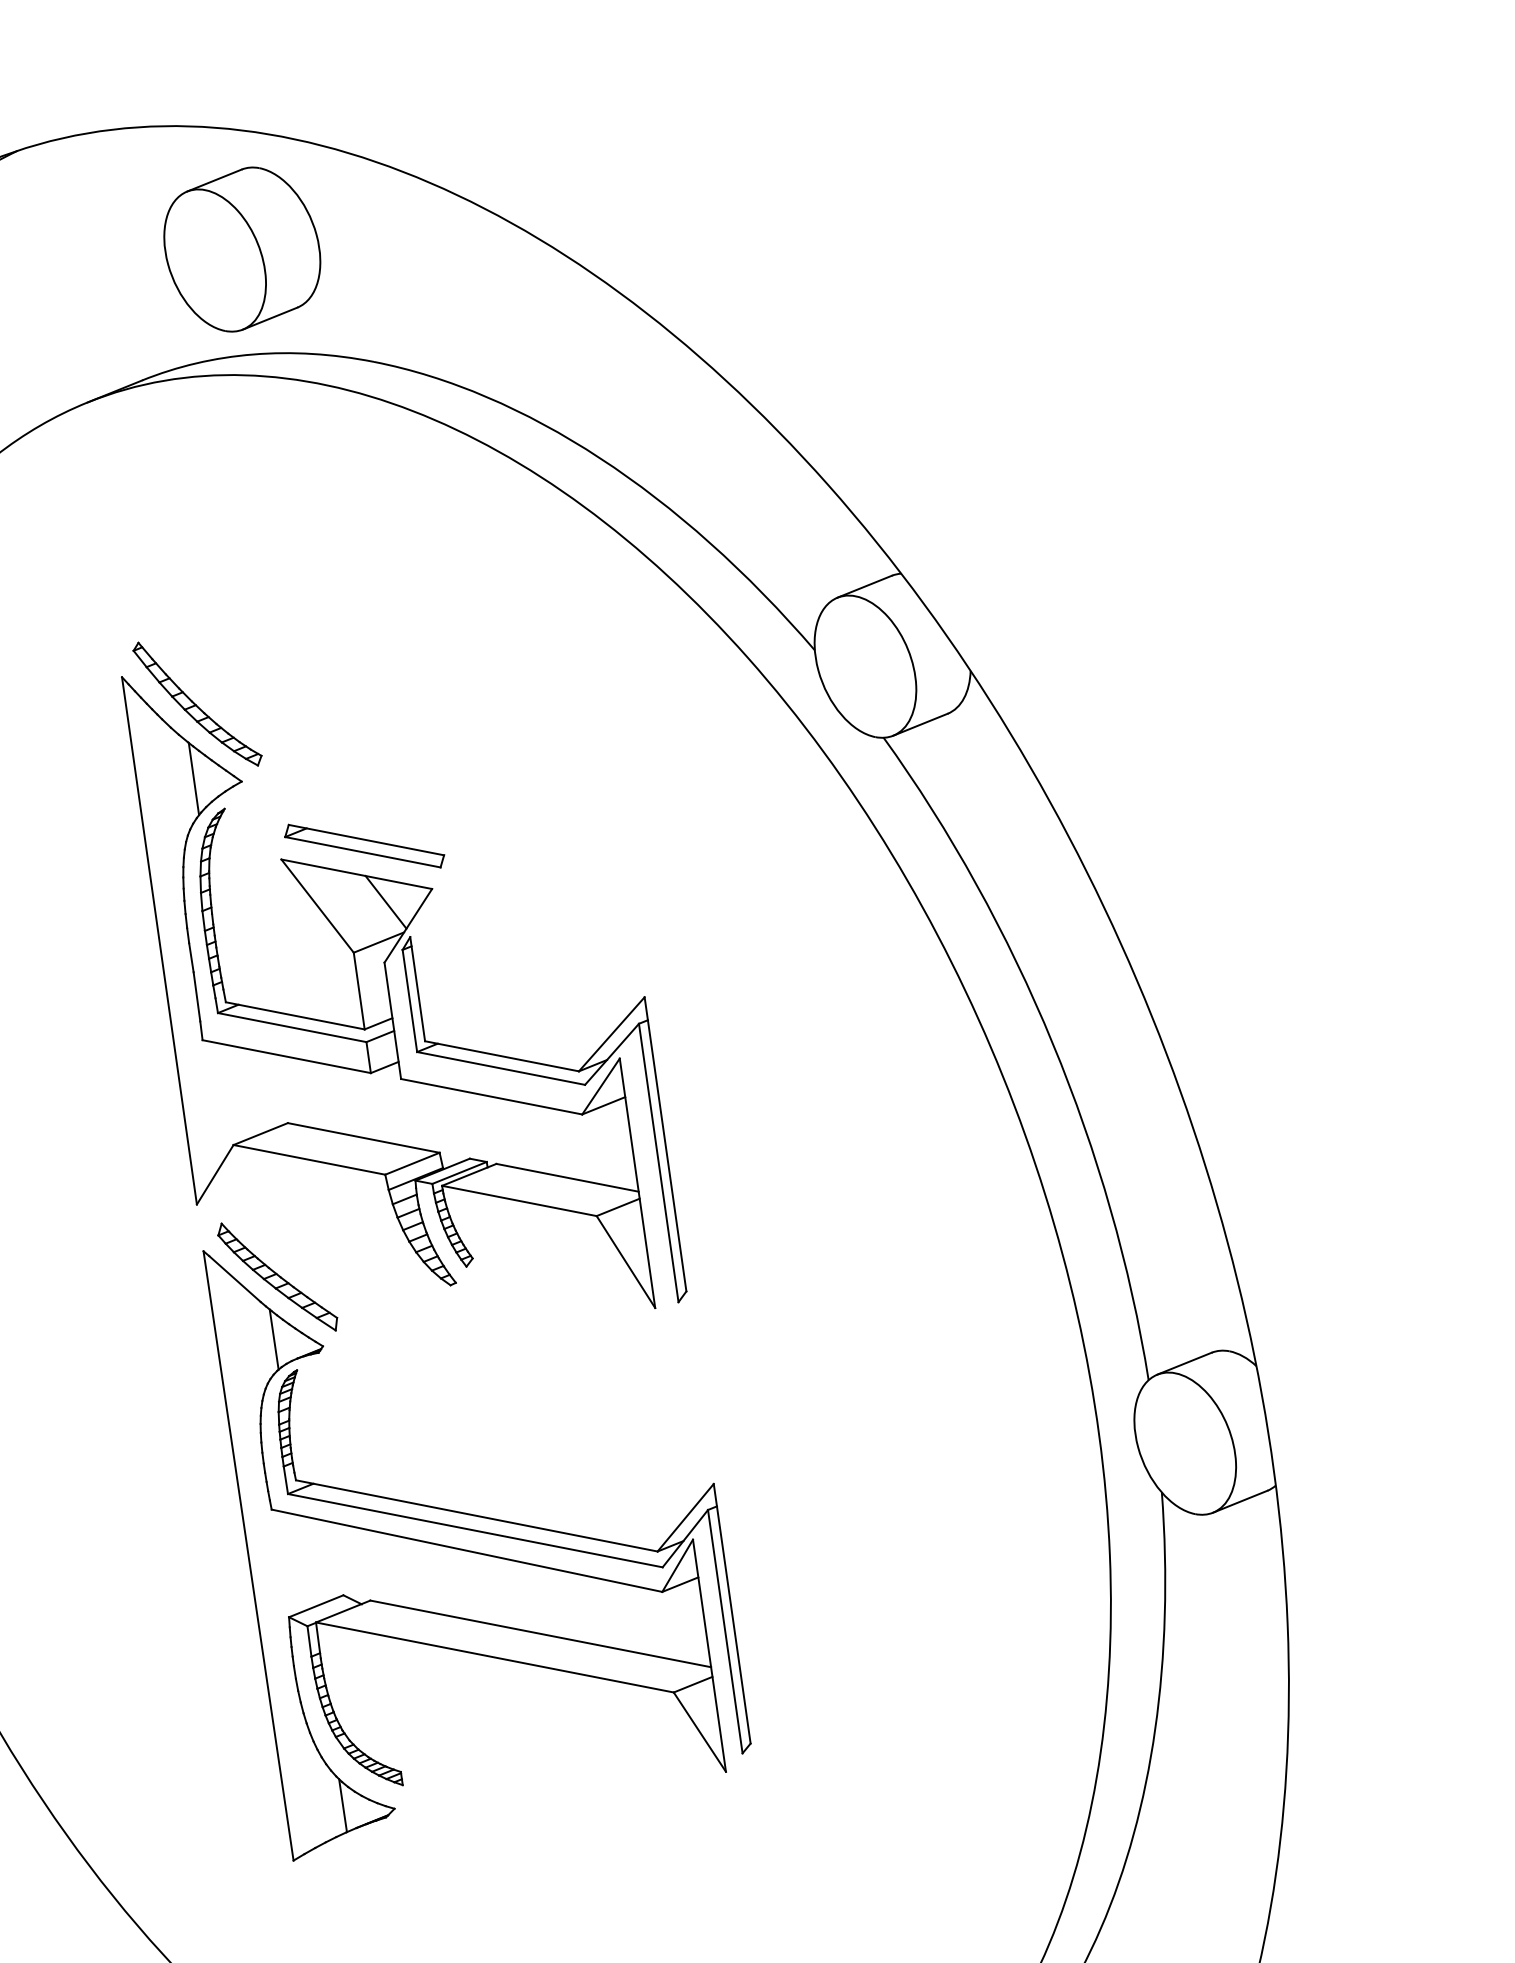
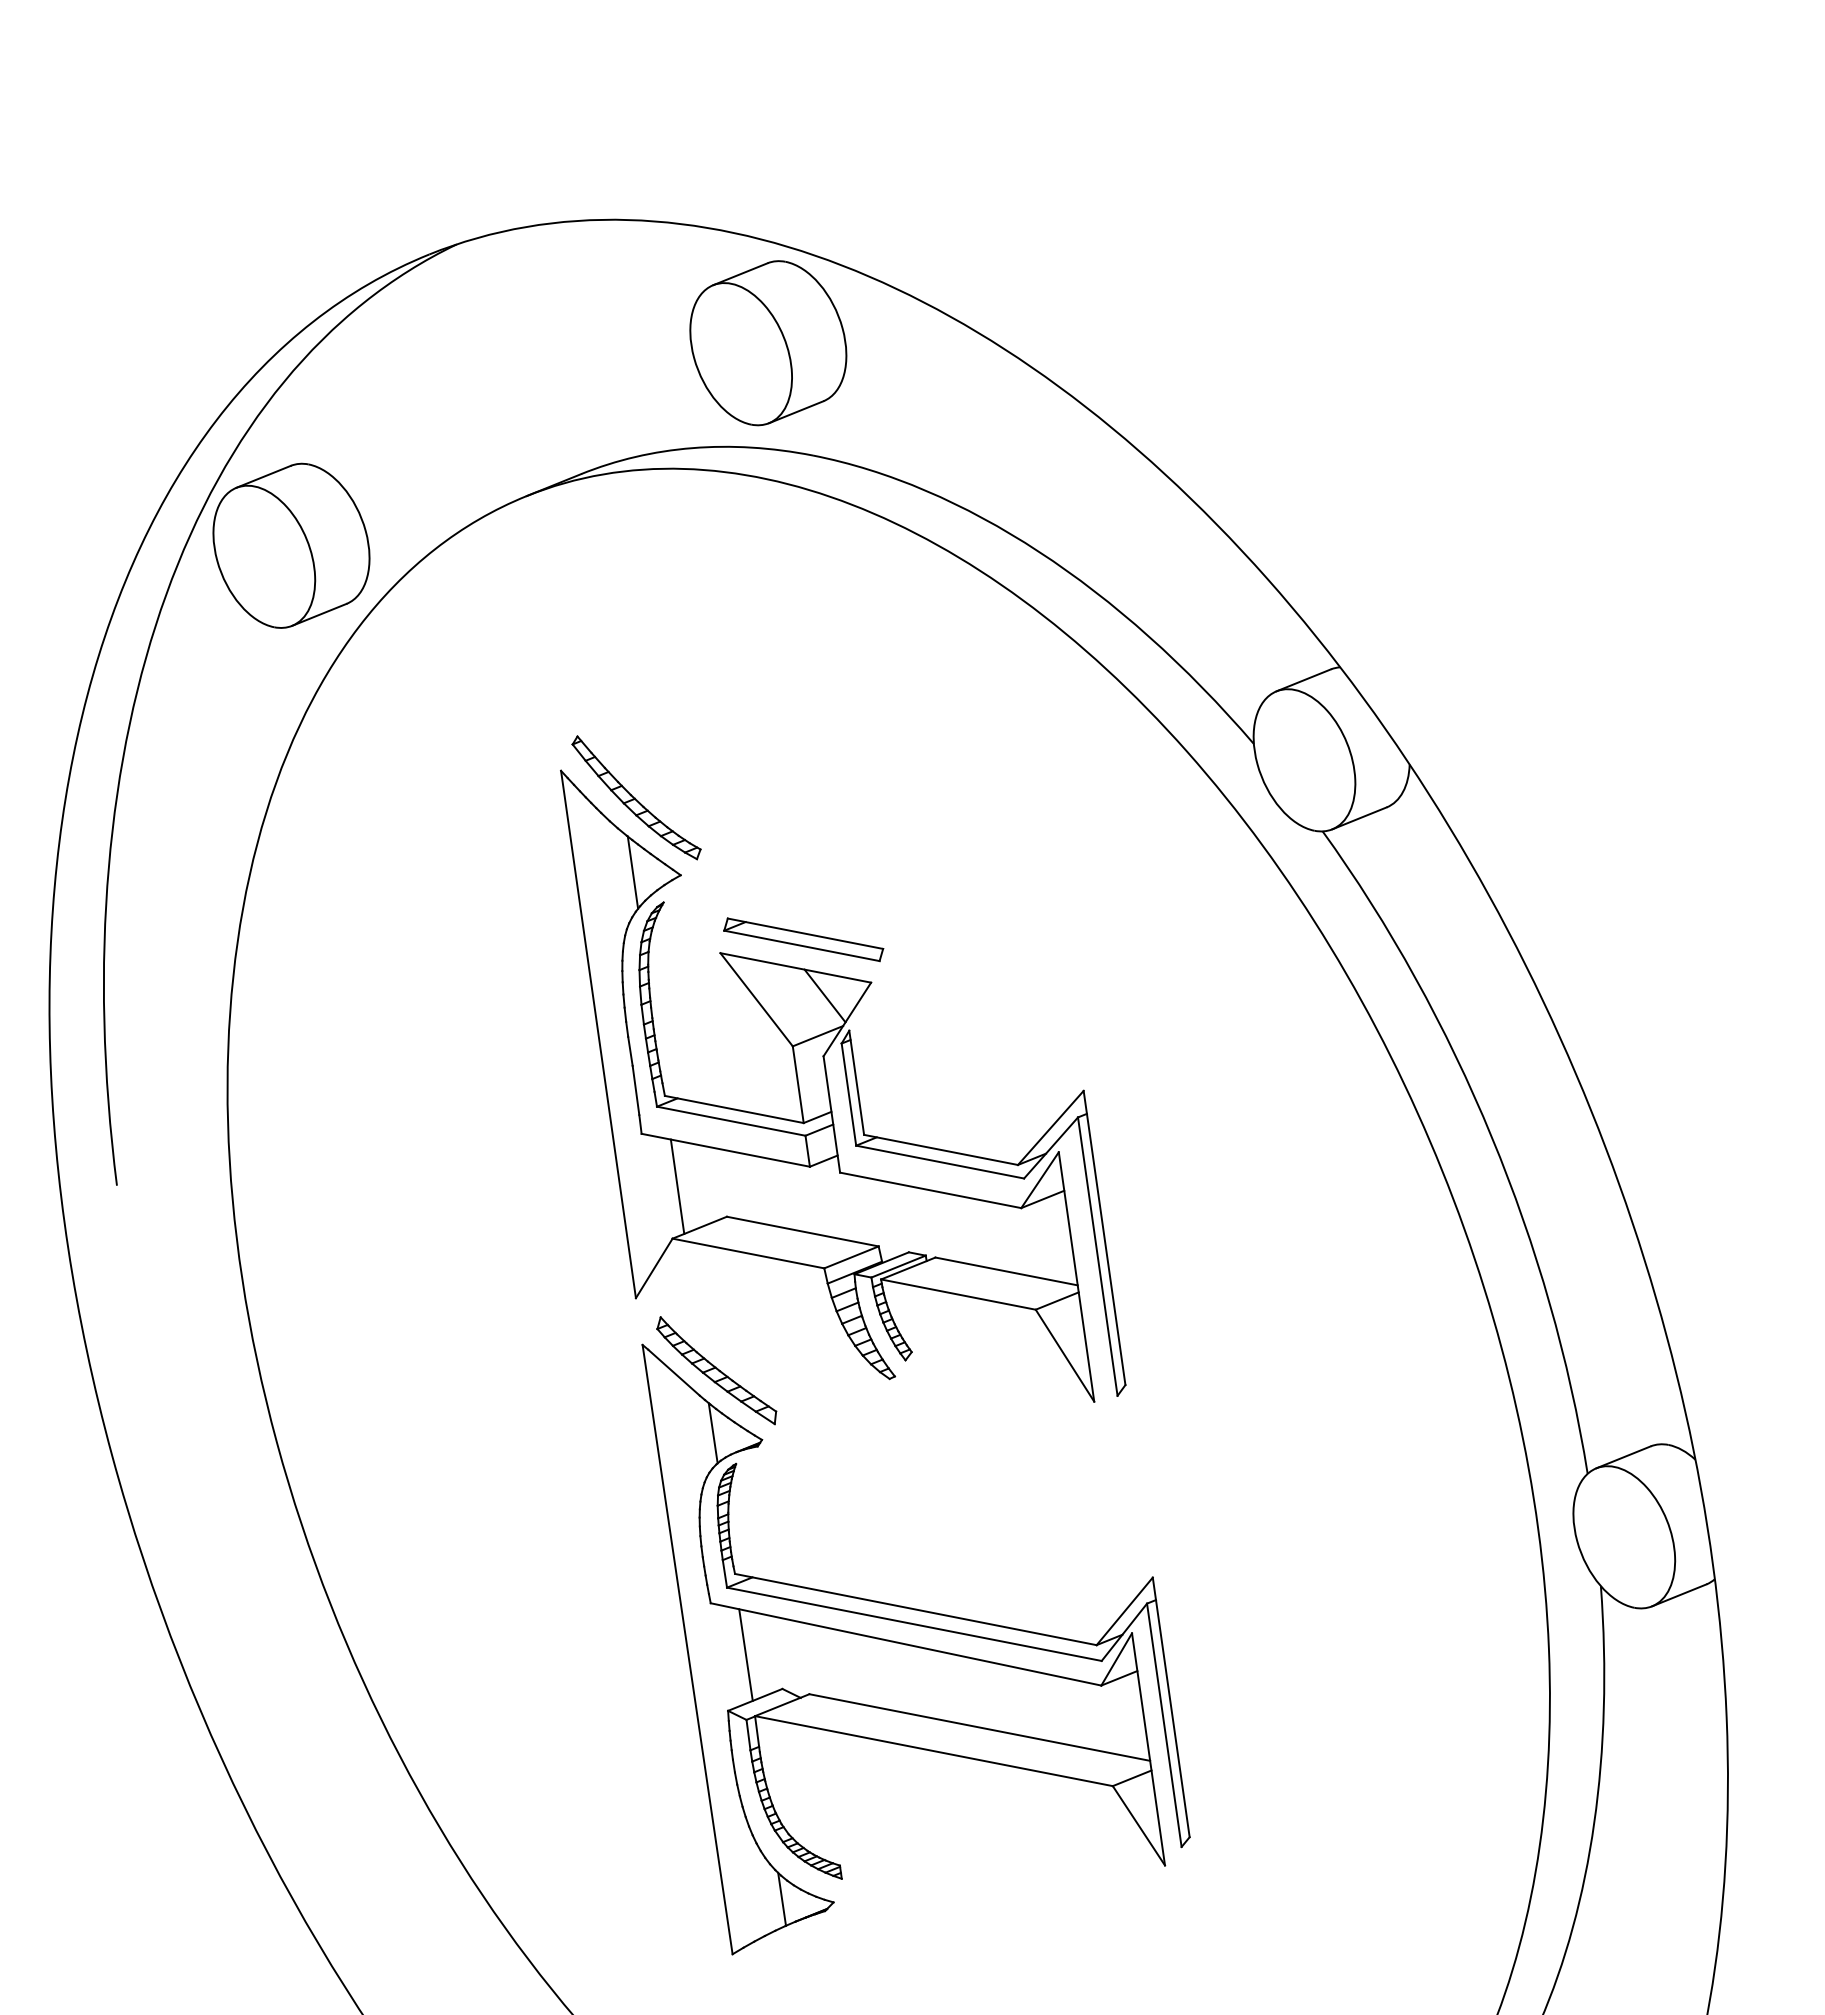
part: (242, 249) -> (768, 343), moved
line: (238, 1092) -> (677, 1186), added
line: (306, 1560) -> (745, 1654), added

